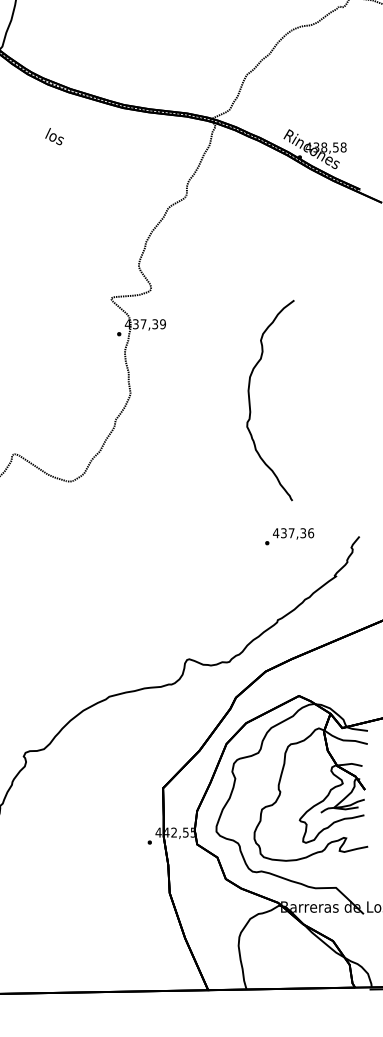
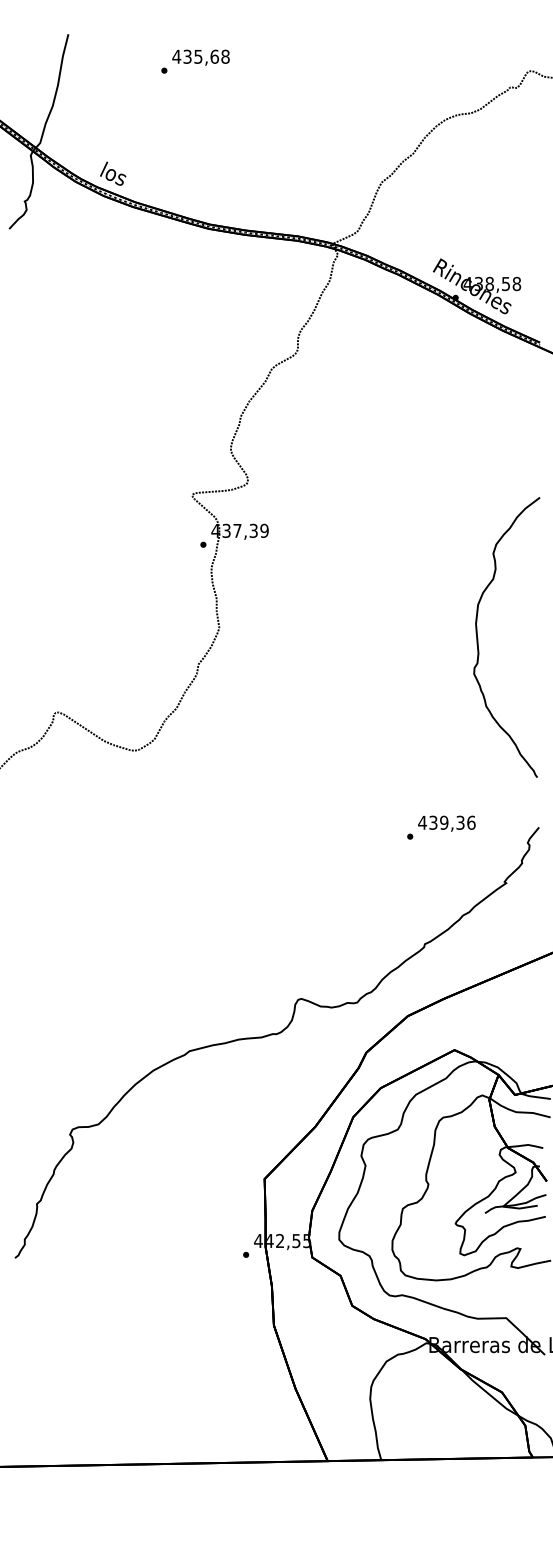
text: (54, 136) -> (113, 173), moved
curve: (250, 401) -> (478, 638), moved
text: (291, 533) -> (444, 822), 437,36 -> 439,36

